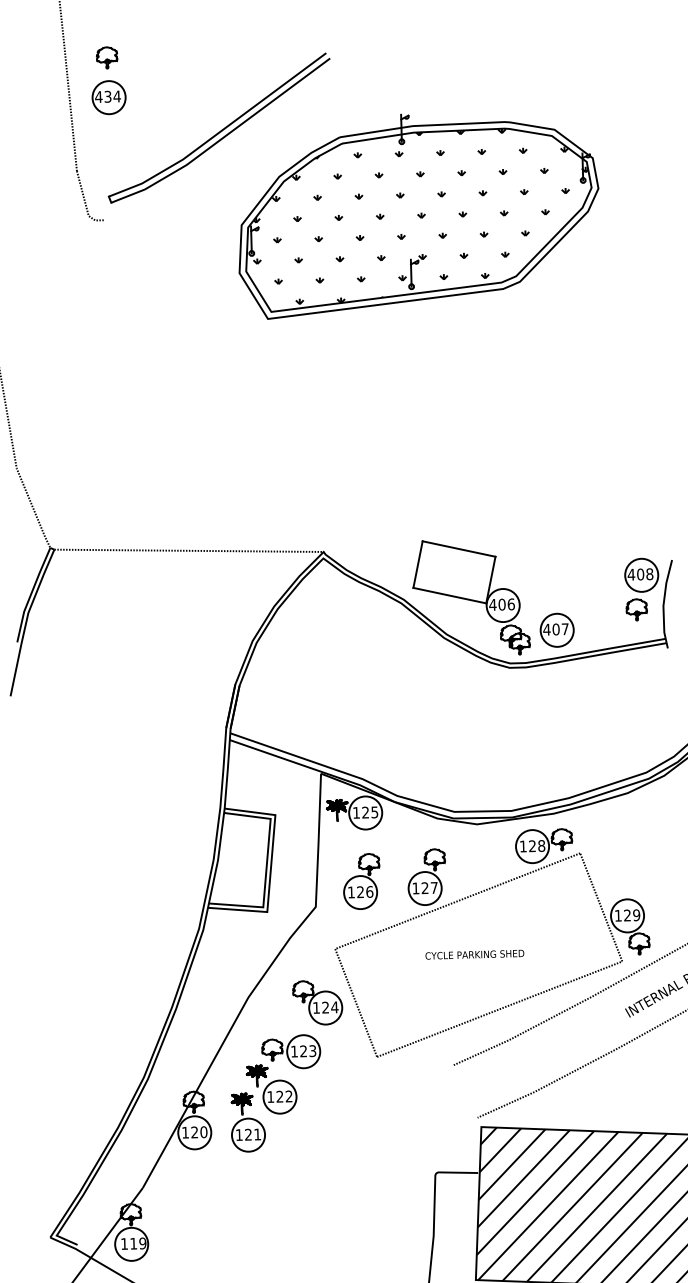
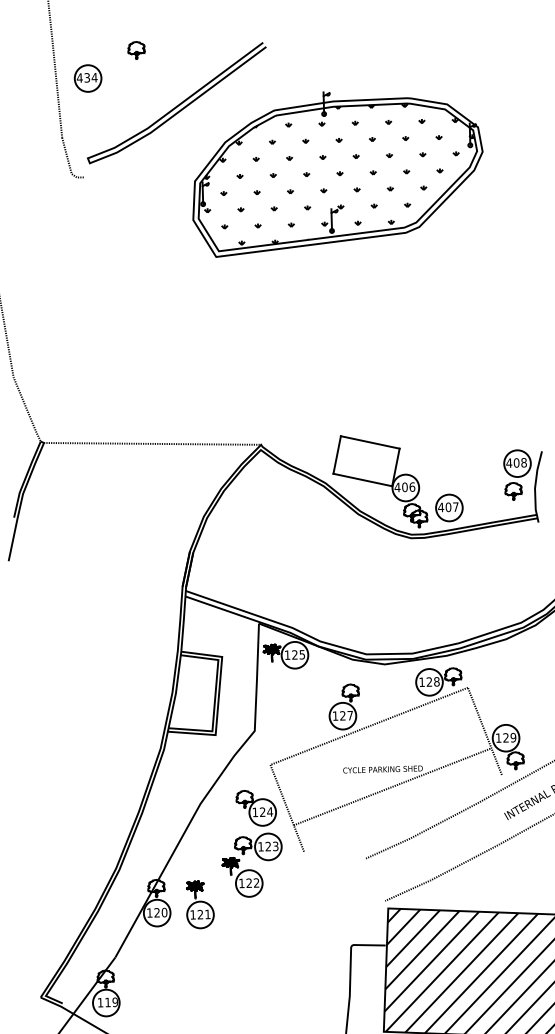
part: (107, 57) -> (136, 50), moved
part: (361, 881) -> (291, 710), removed
line: (499, 1009) -> (392, 787), moved
part: (283, 1074) -> (252, 865), moved

